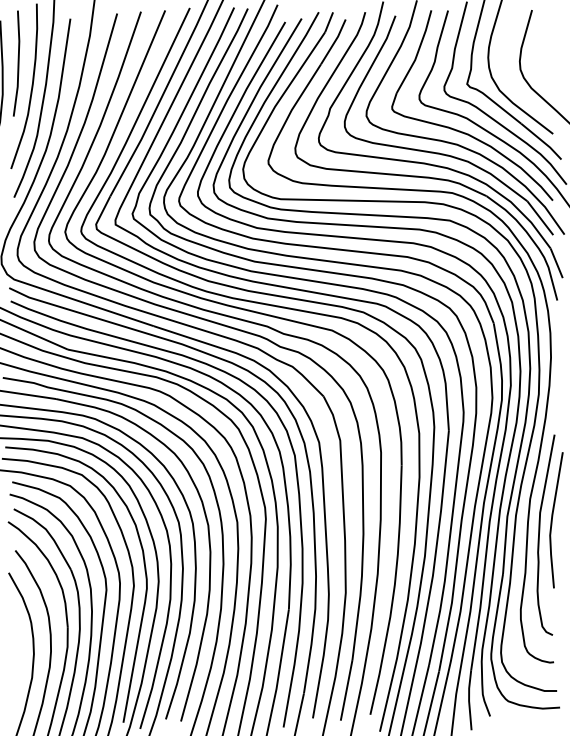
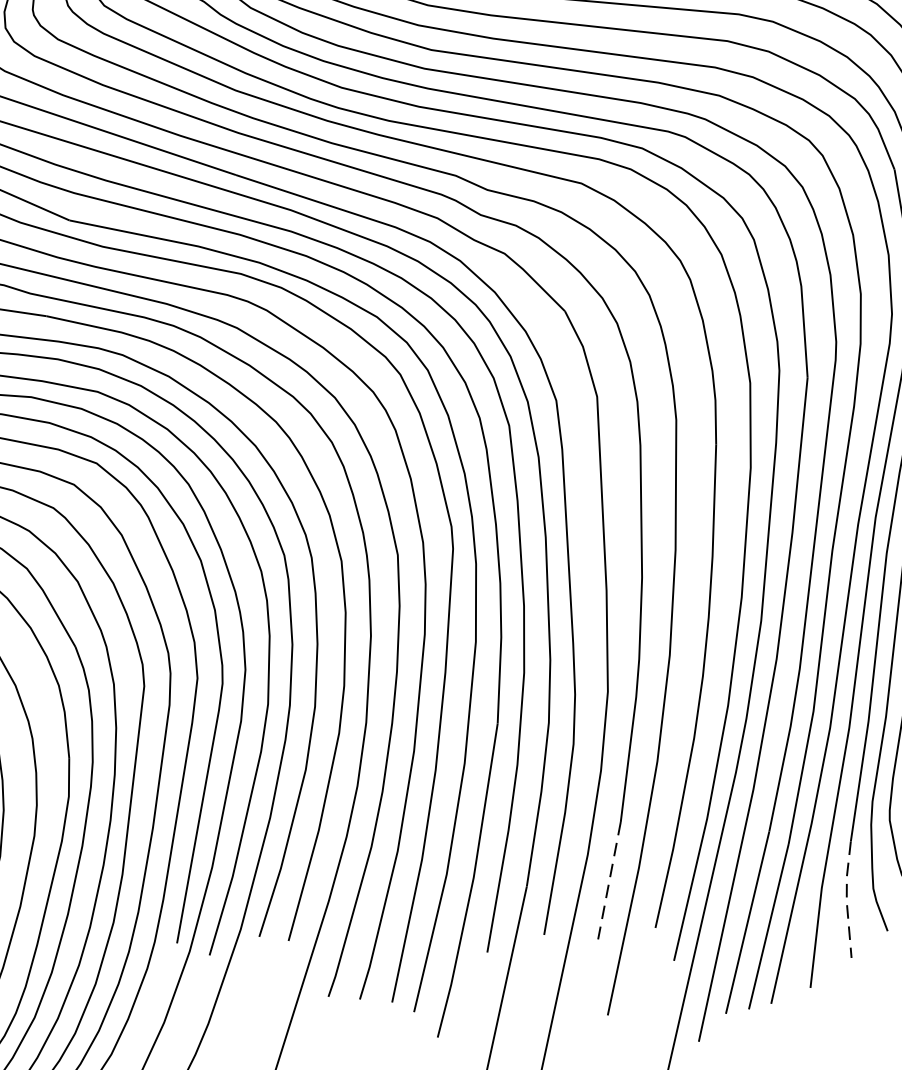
line: (346, 690) -> (609, 880), solid -> dashed
line: (469, 700) -> (847, 900), solid -> dashed

